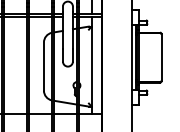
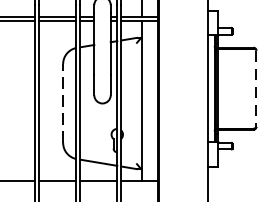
line: (161, 58) -> (256, 90), solid -> dashed
line: (43, 66) -> (62, 103), solid -> dashed

